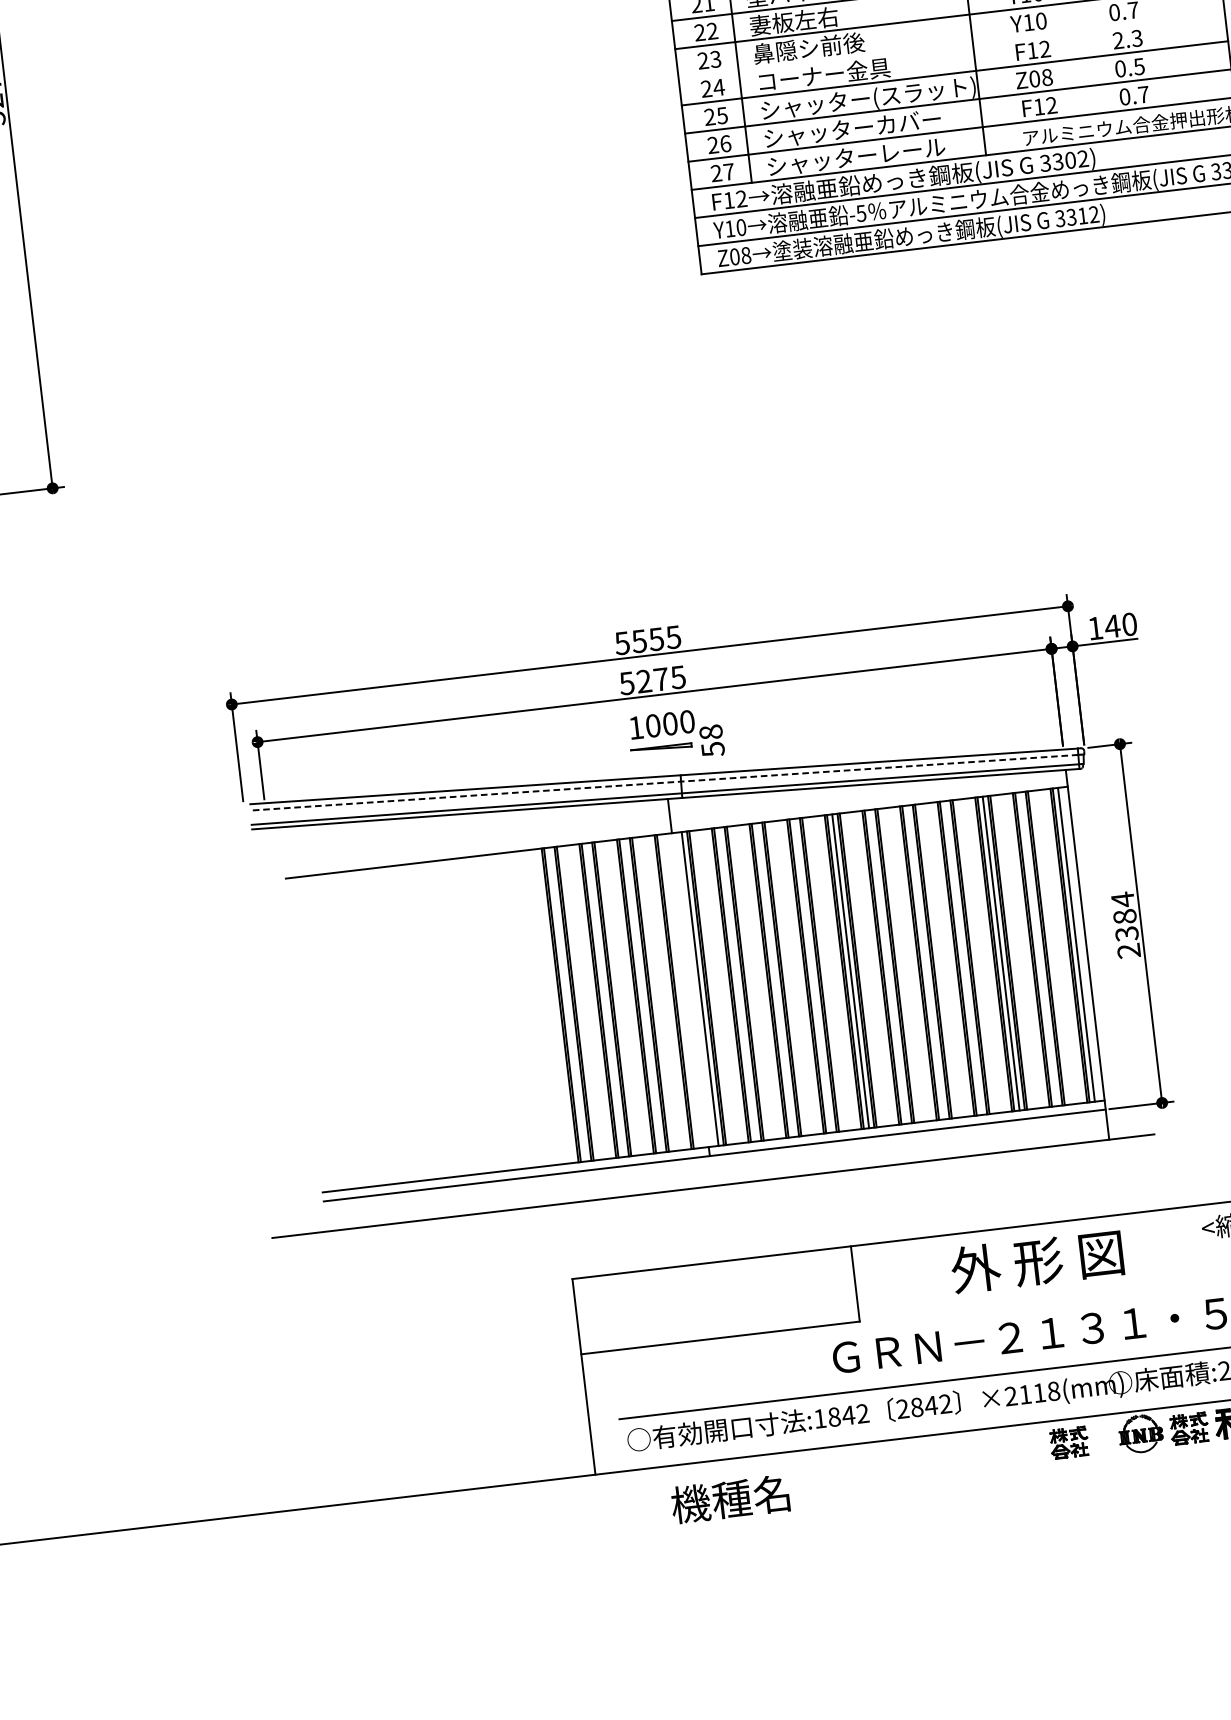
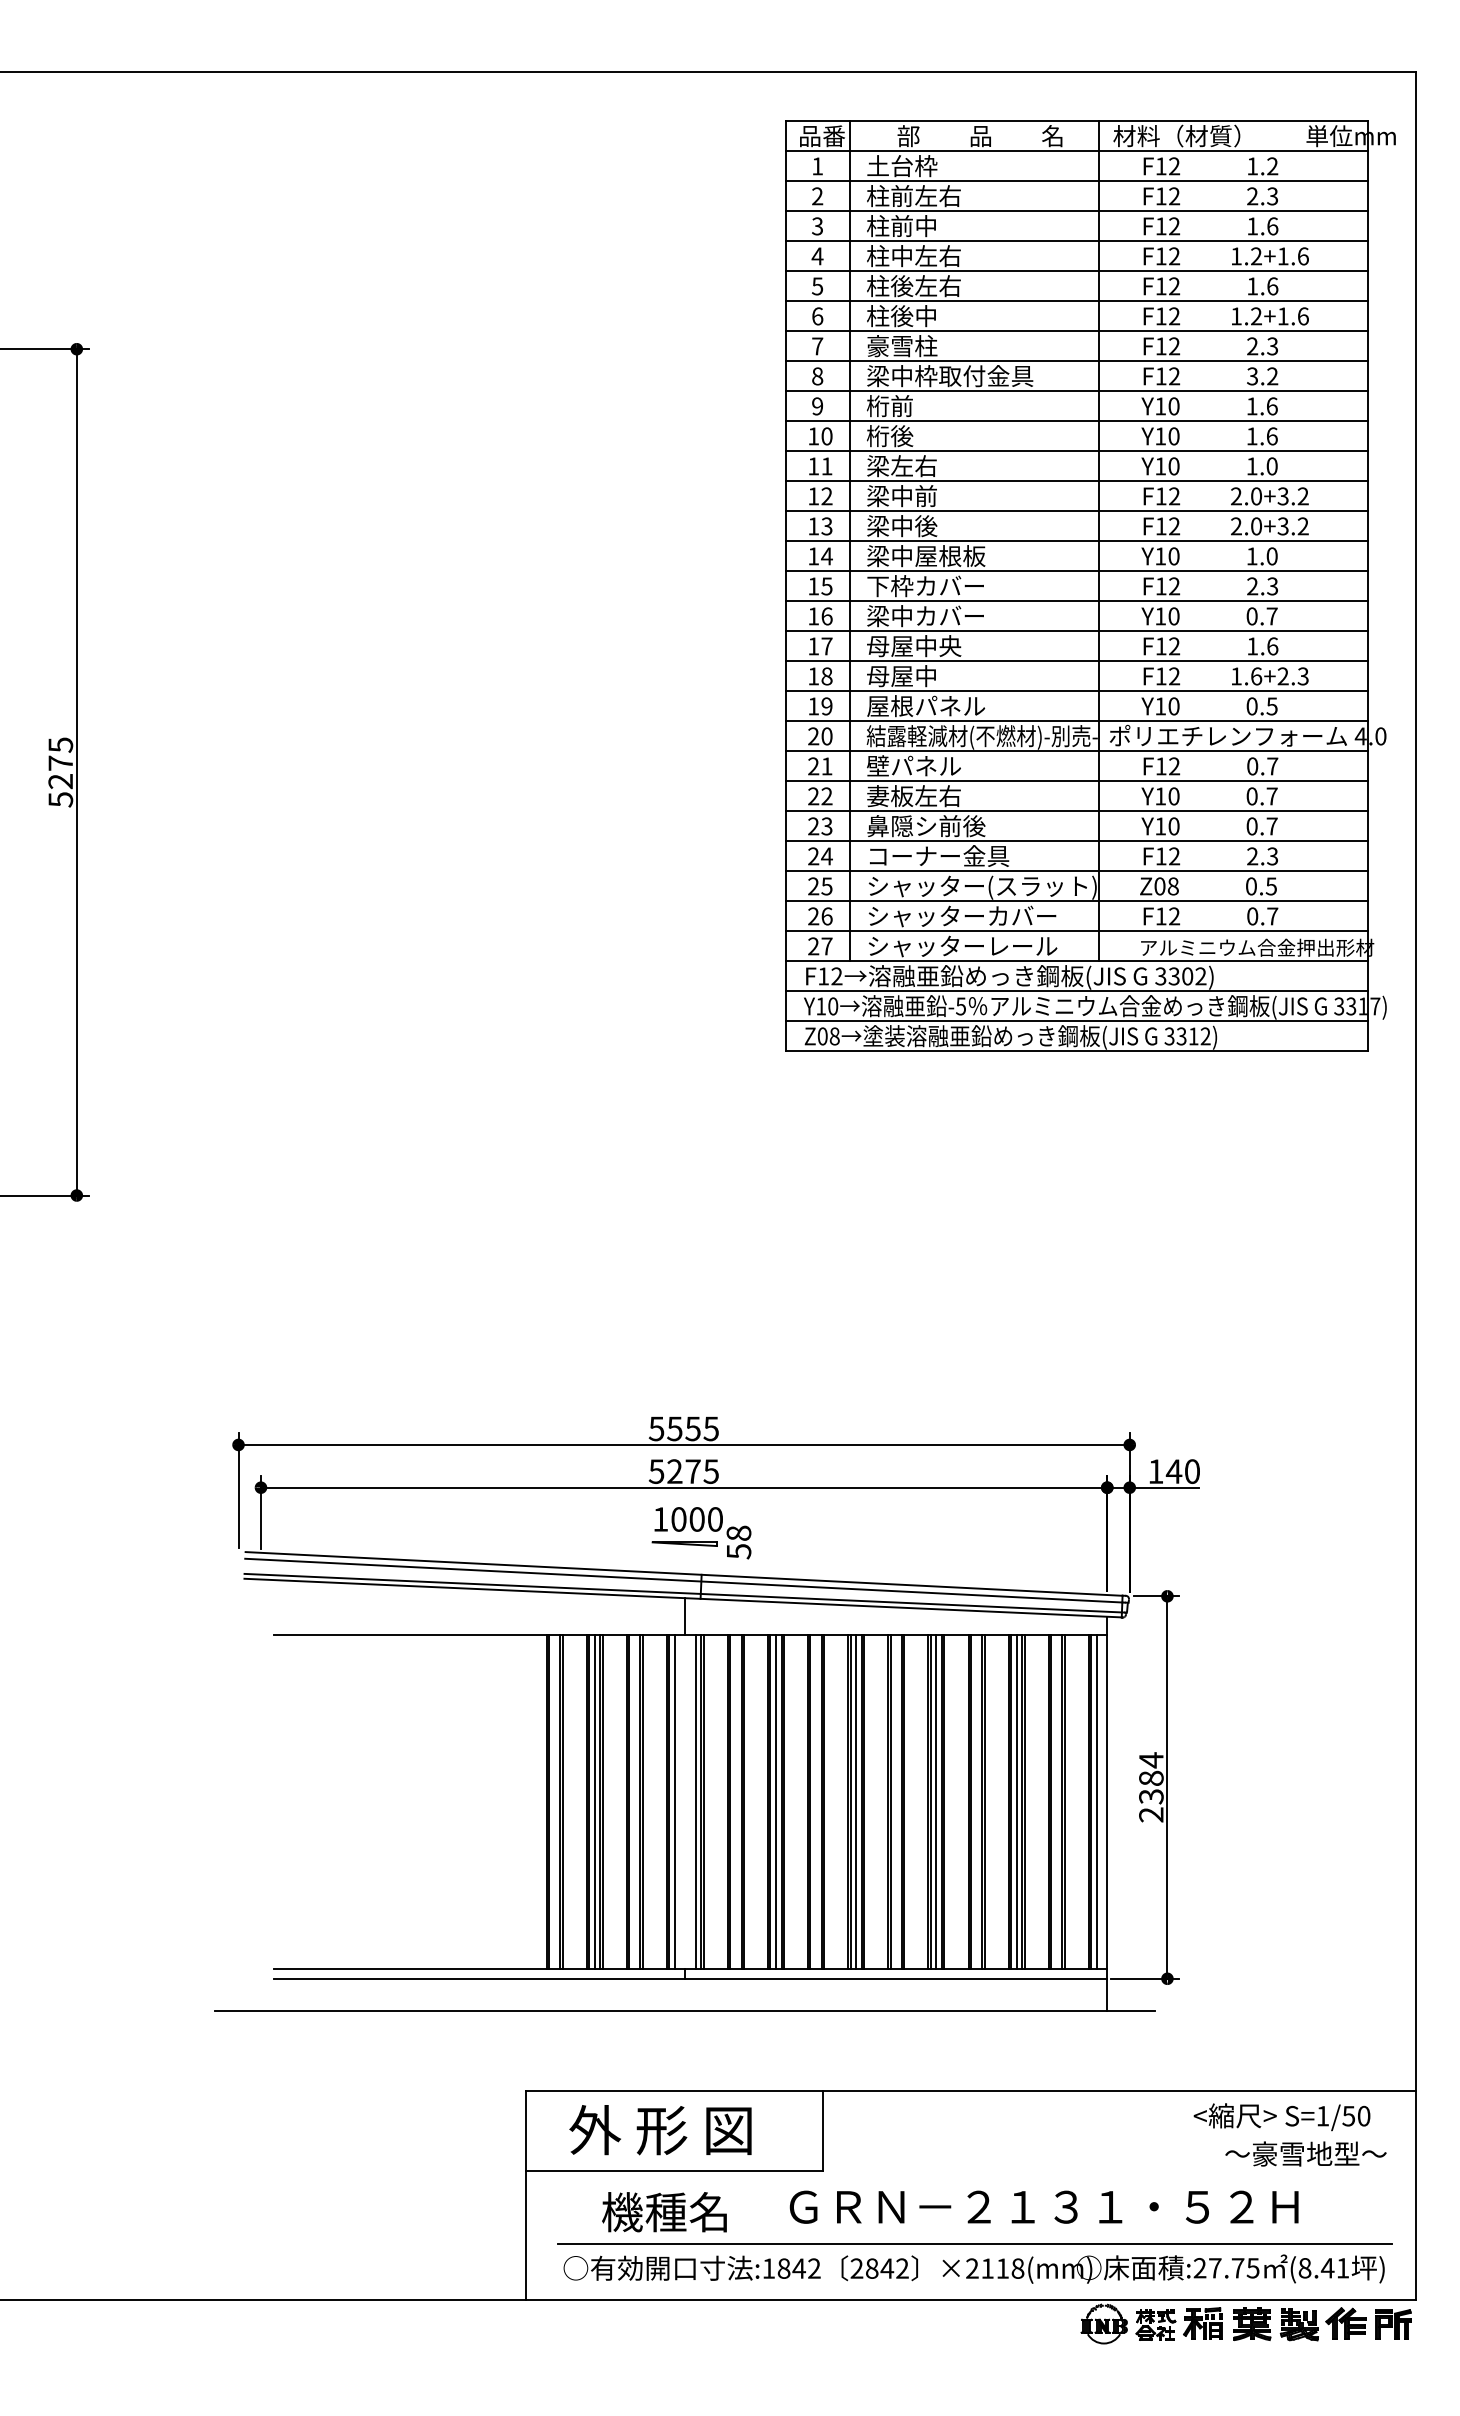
line: (951, 45) -> (1076, 840), added
line: (664, 782) -> (683, 1580), dashed -> solid
line: (925, 962) -> (936, 1801), added
line: (774, 979) -> (775, 1801), added
line: (680, 990) -> (674, 1801), added
line: (605, 999) -> (594, 1801), added
text: (1037, 1261) -> (660, 2130), moved
part: (1068, 1442) -> (1027, 2324), removed
text: (730, 1499) -> (664, 2212), moved

